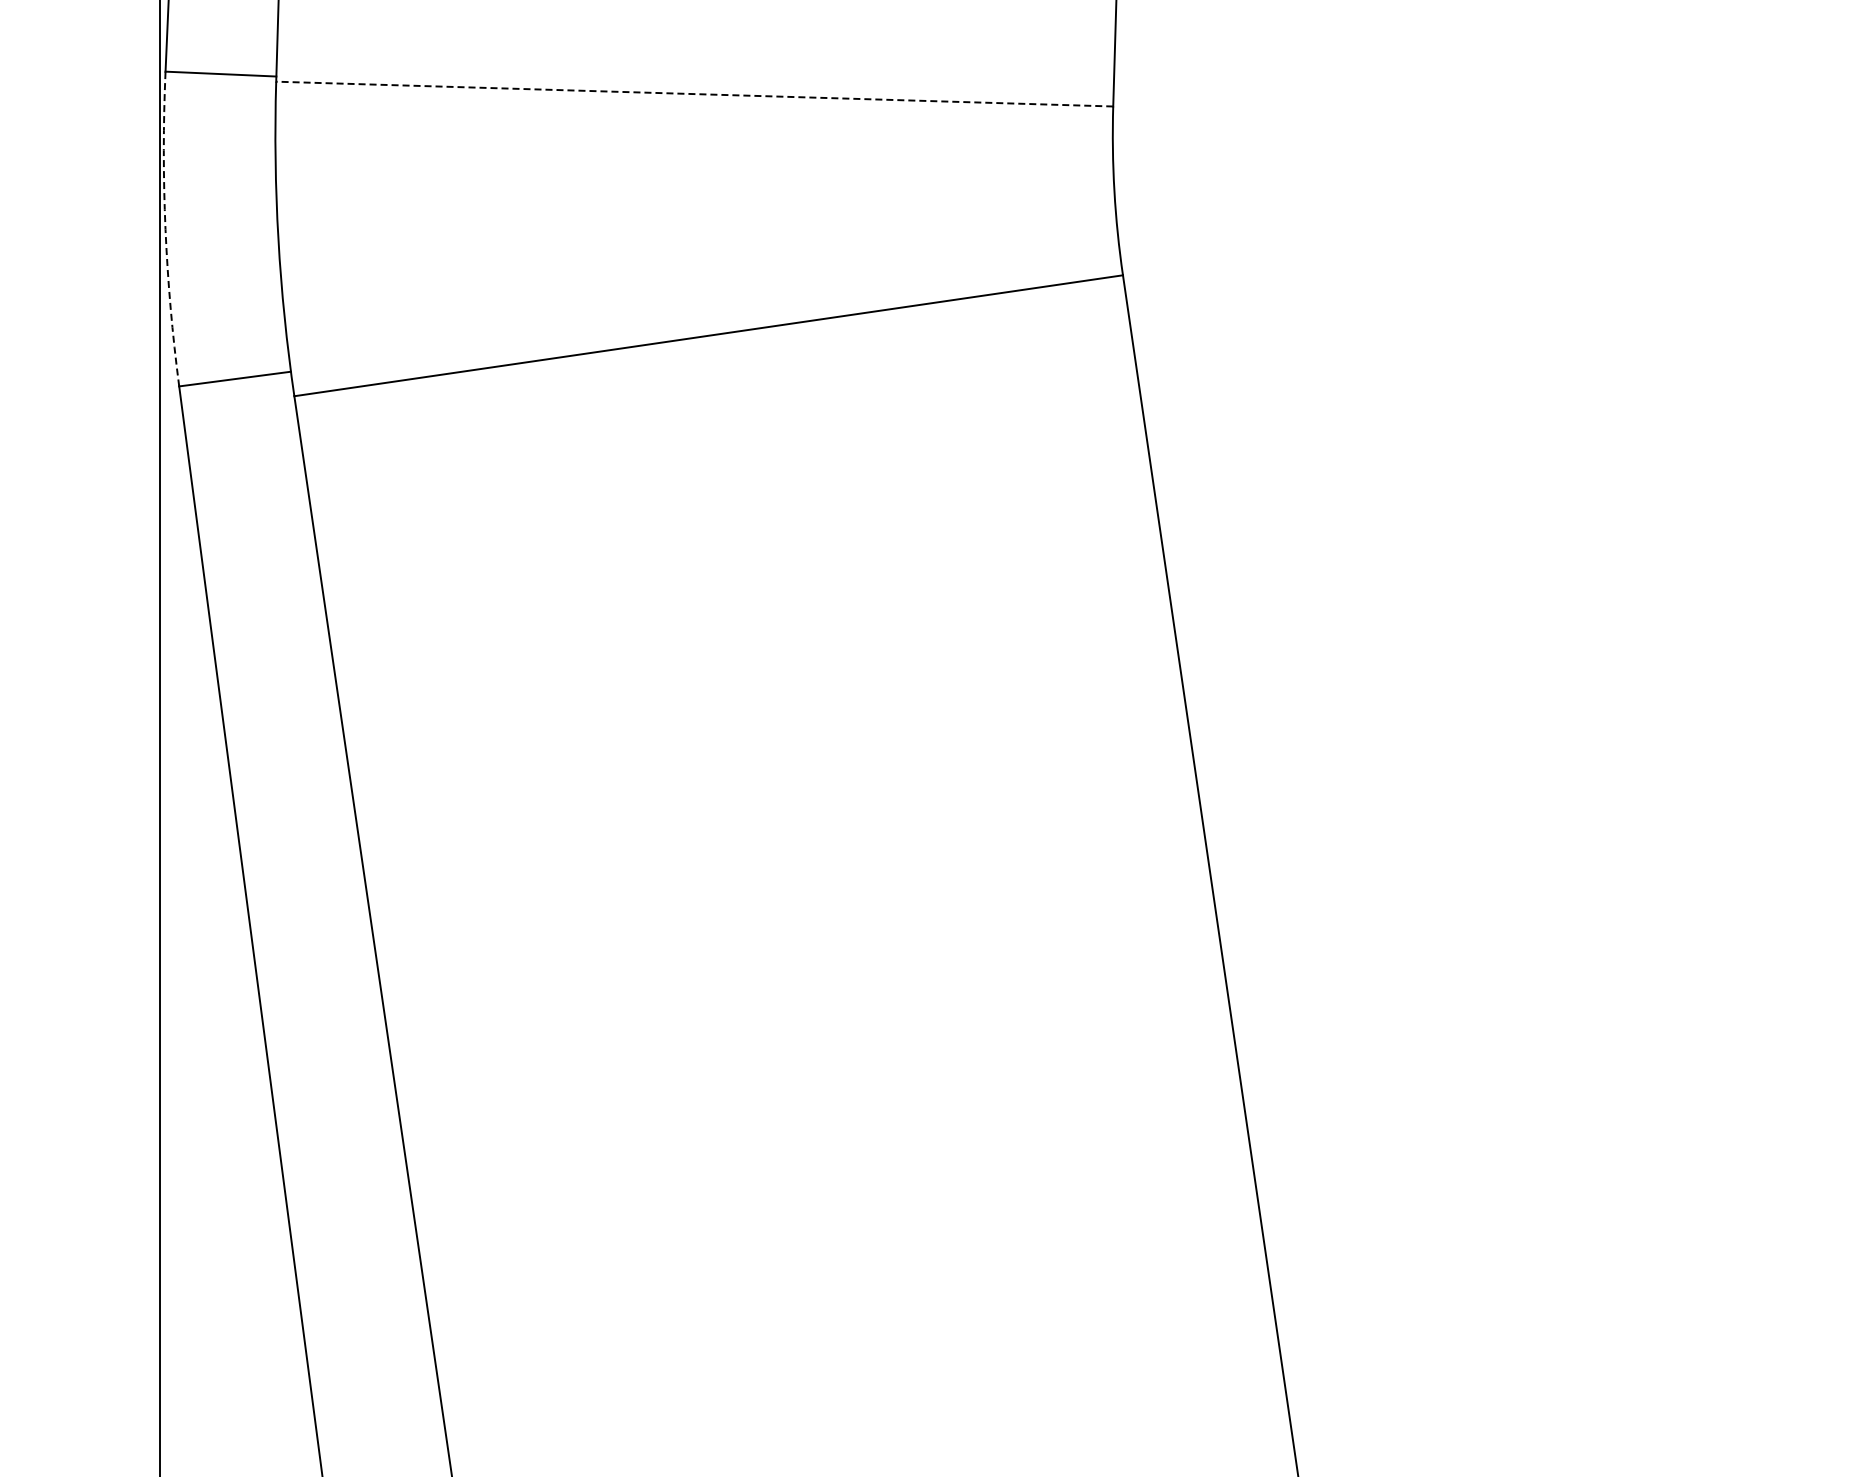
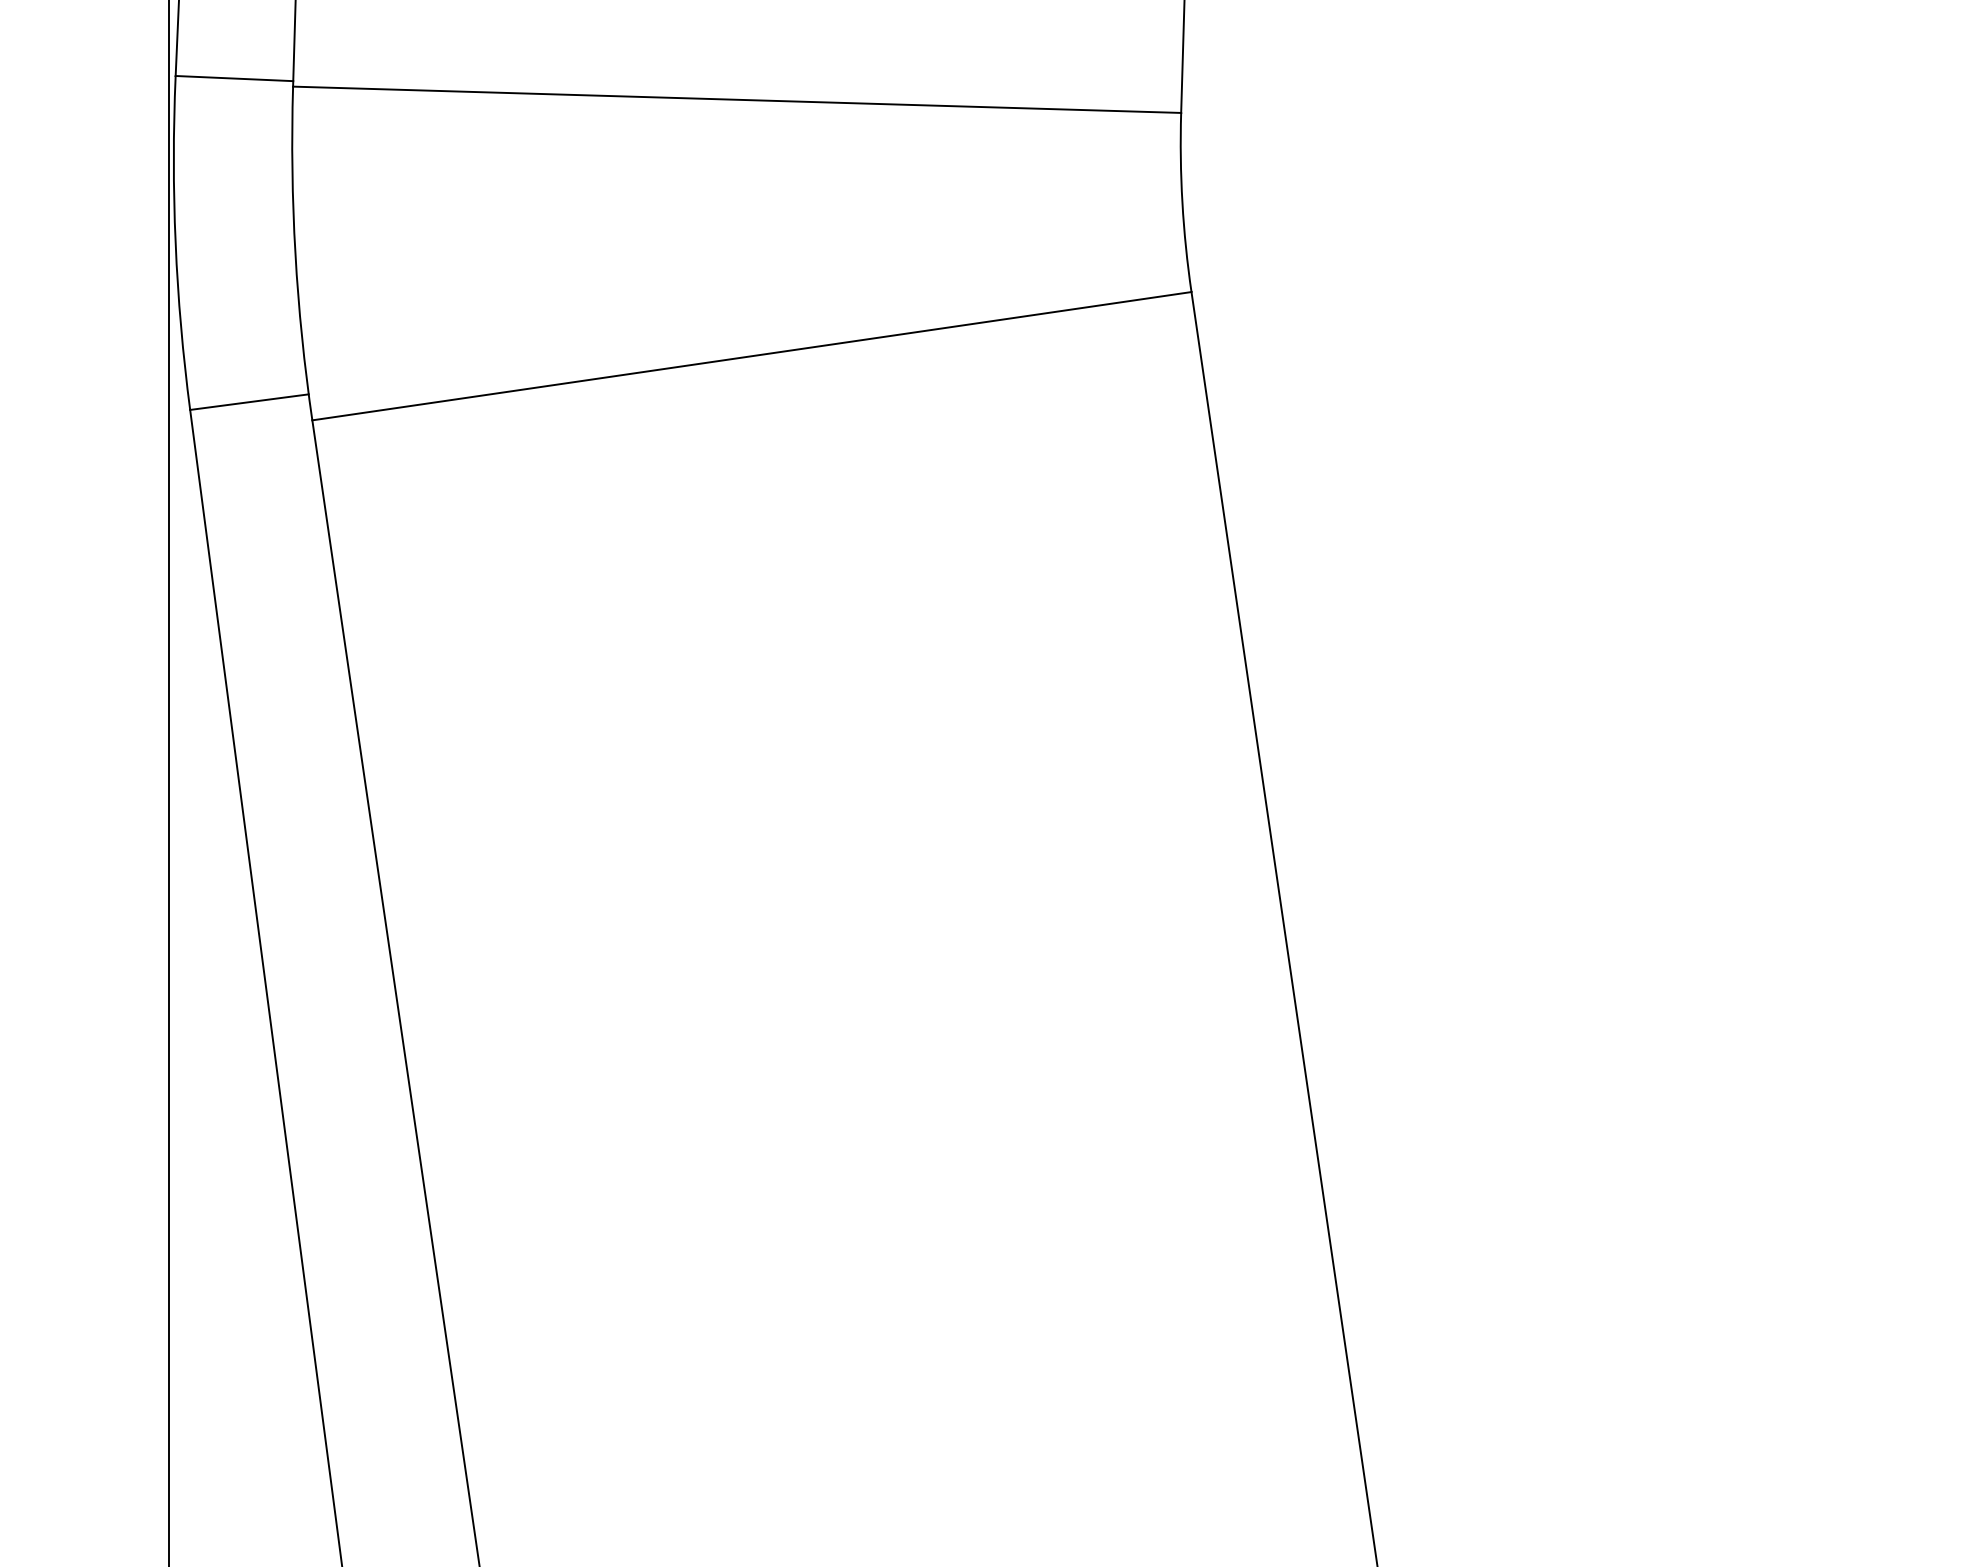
line: (694, 94) -> (736, 100), dashed -> solid
arc: (165, 229) -> (175, 243), dashed -> solid

